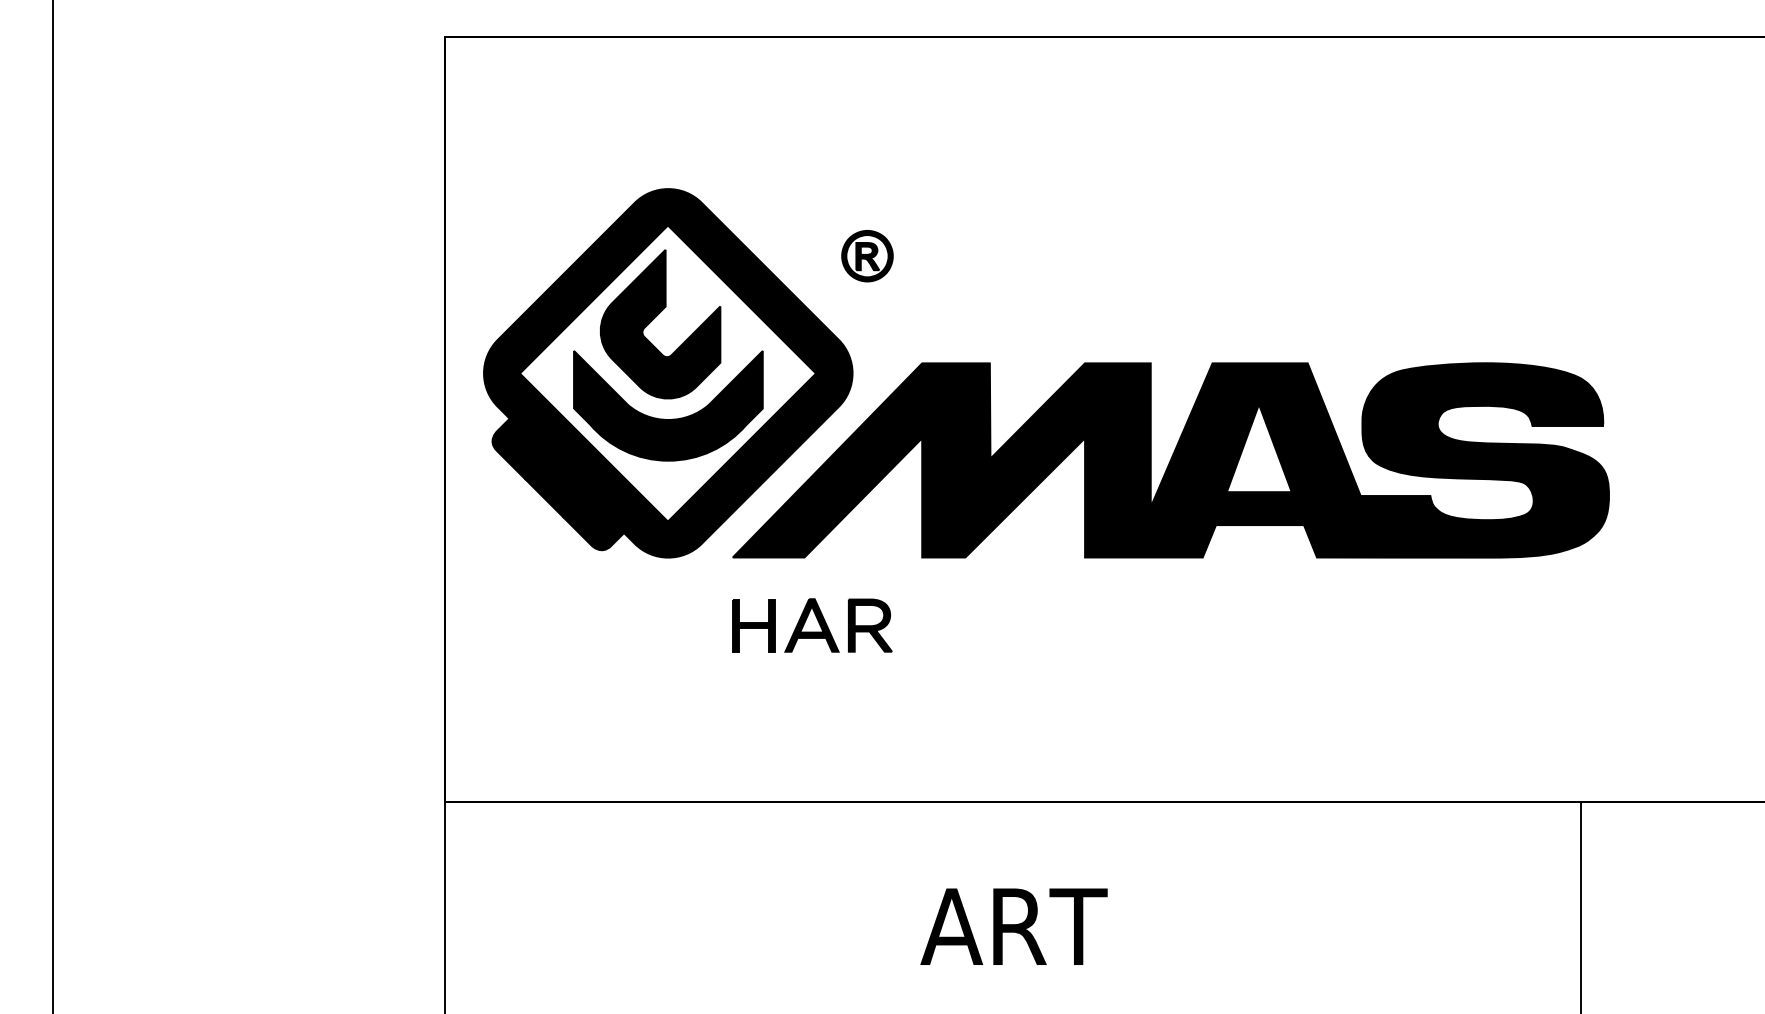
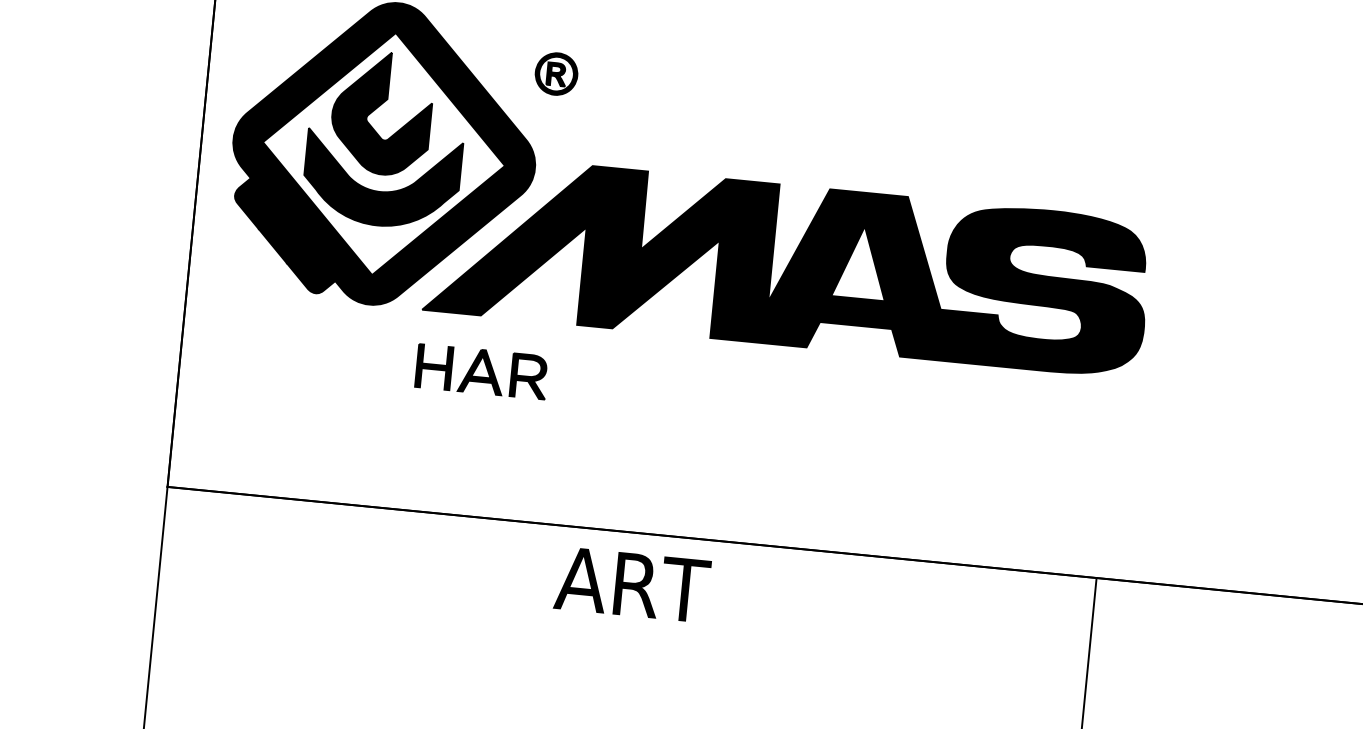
text: (1013, 926) -> (632, 584), moved

